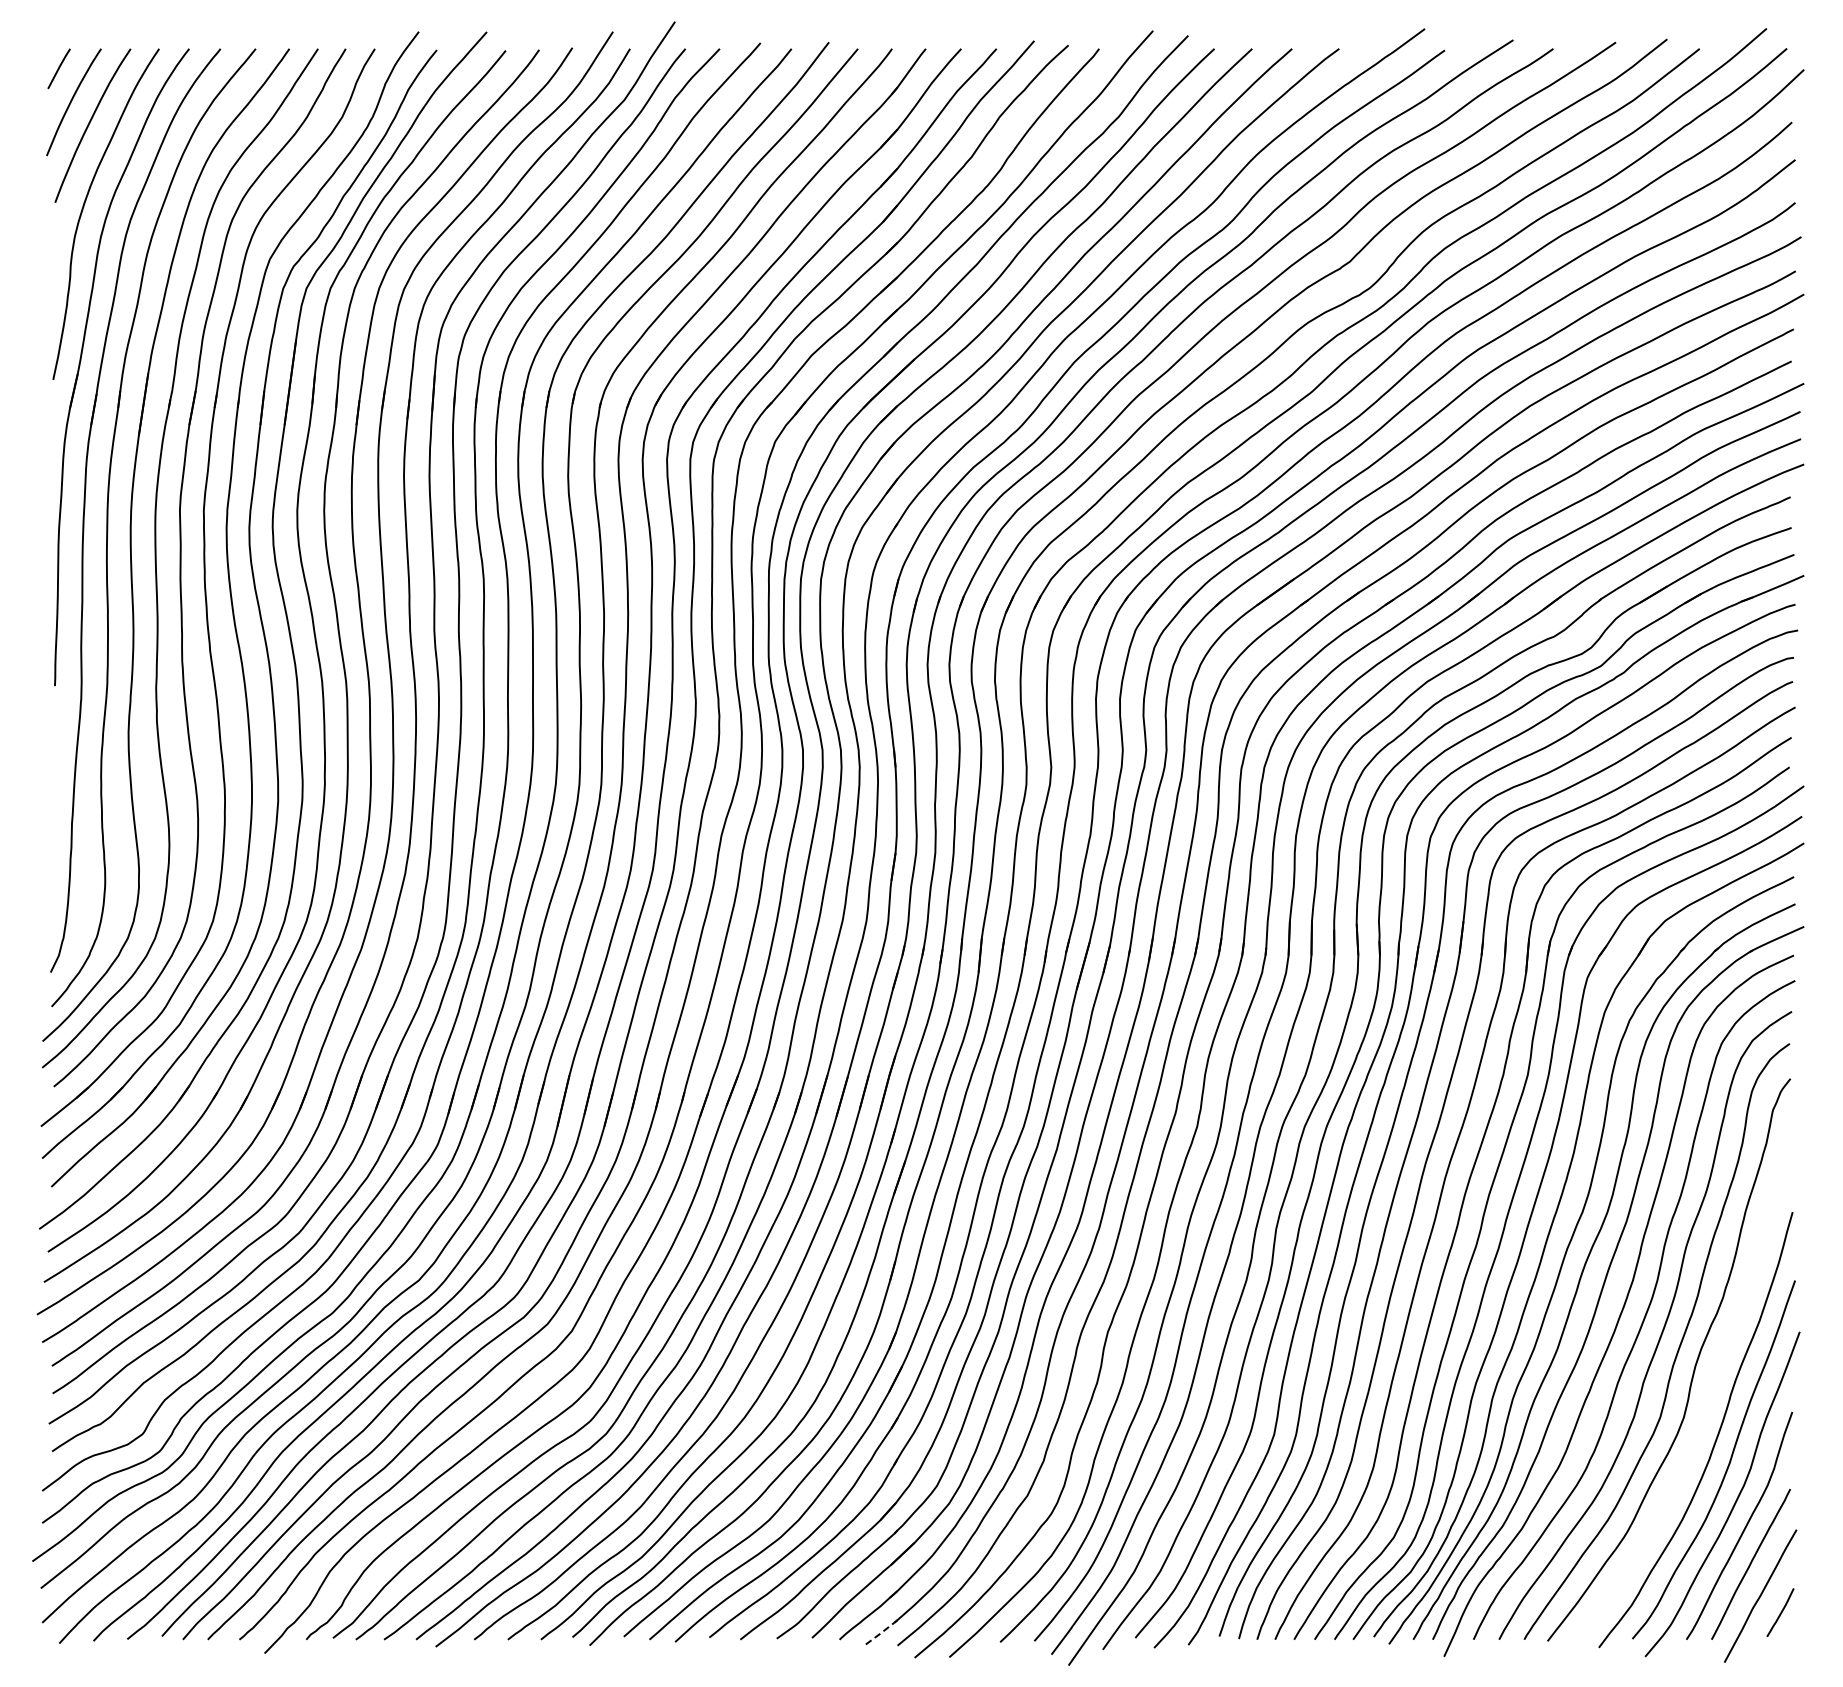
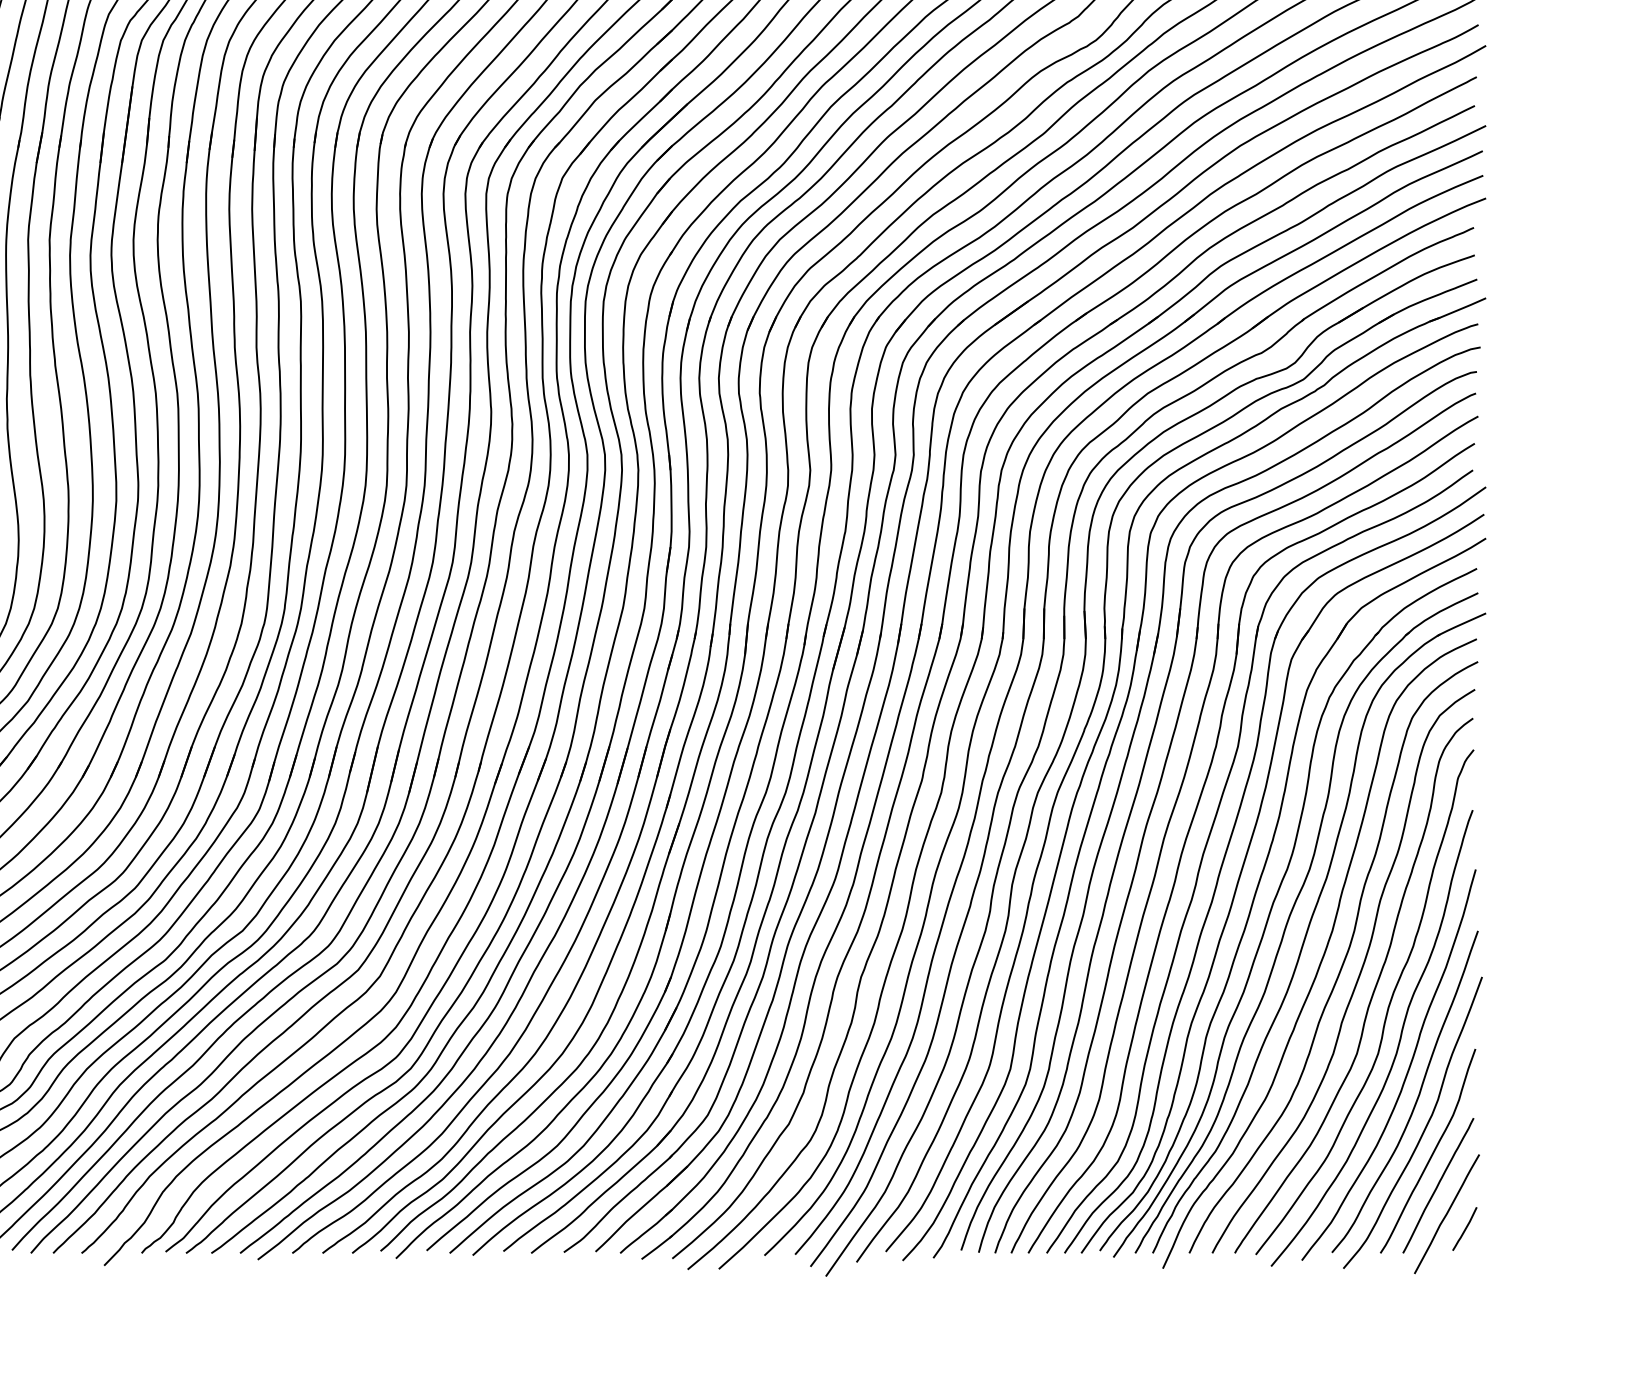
curve: (1705, 1408) -> (1397, 1045), added
line: (880, 1633) -> (657, 1247), dashed -> solid

